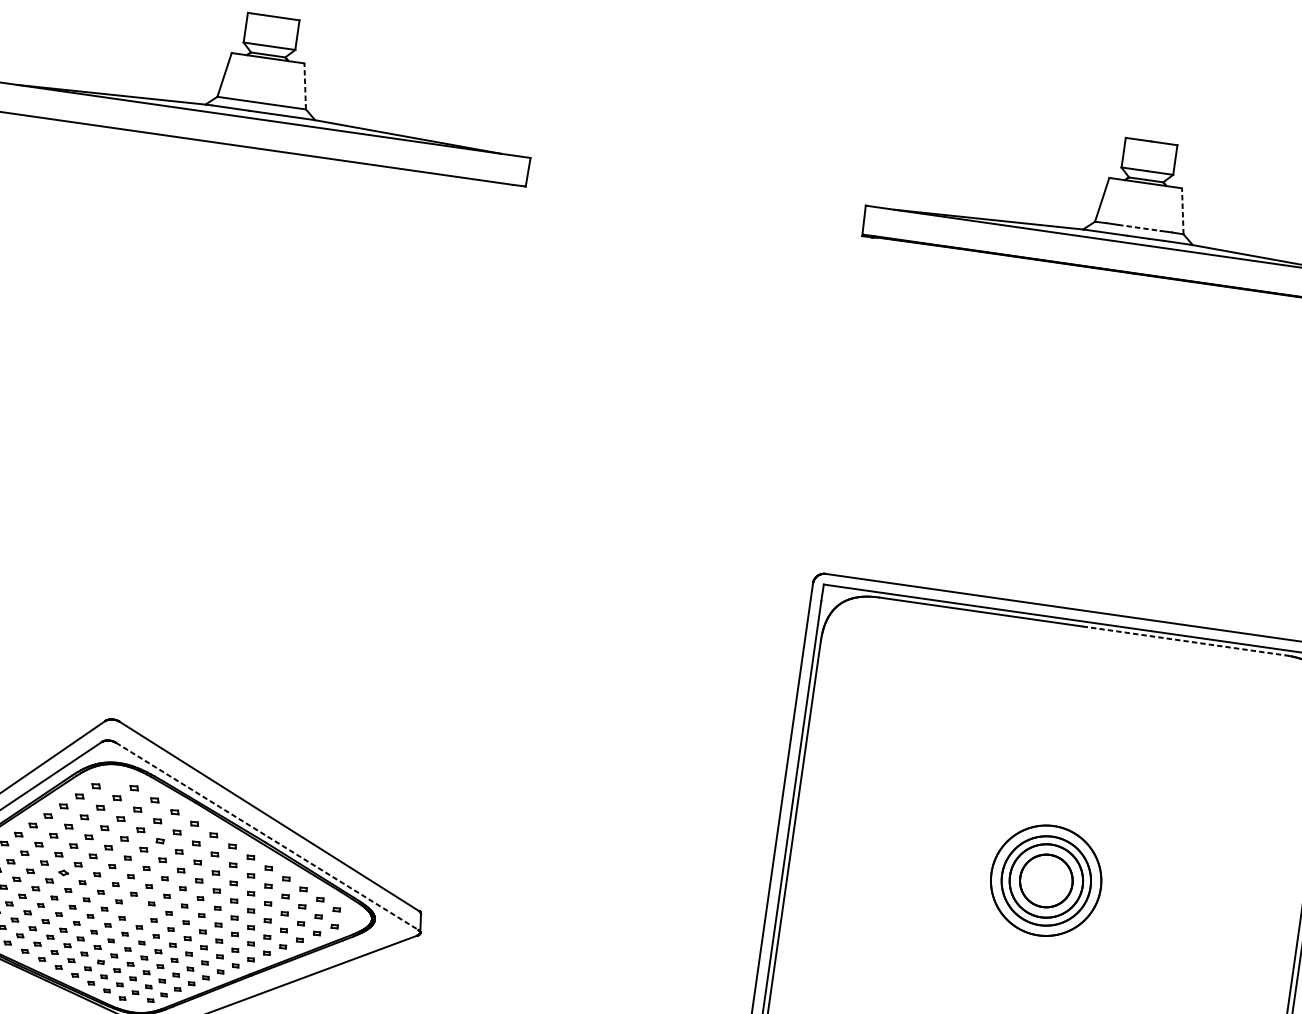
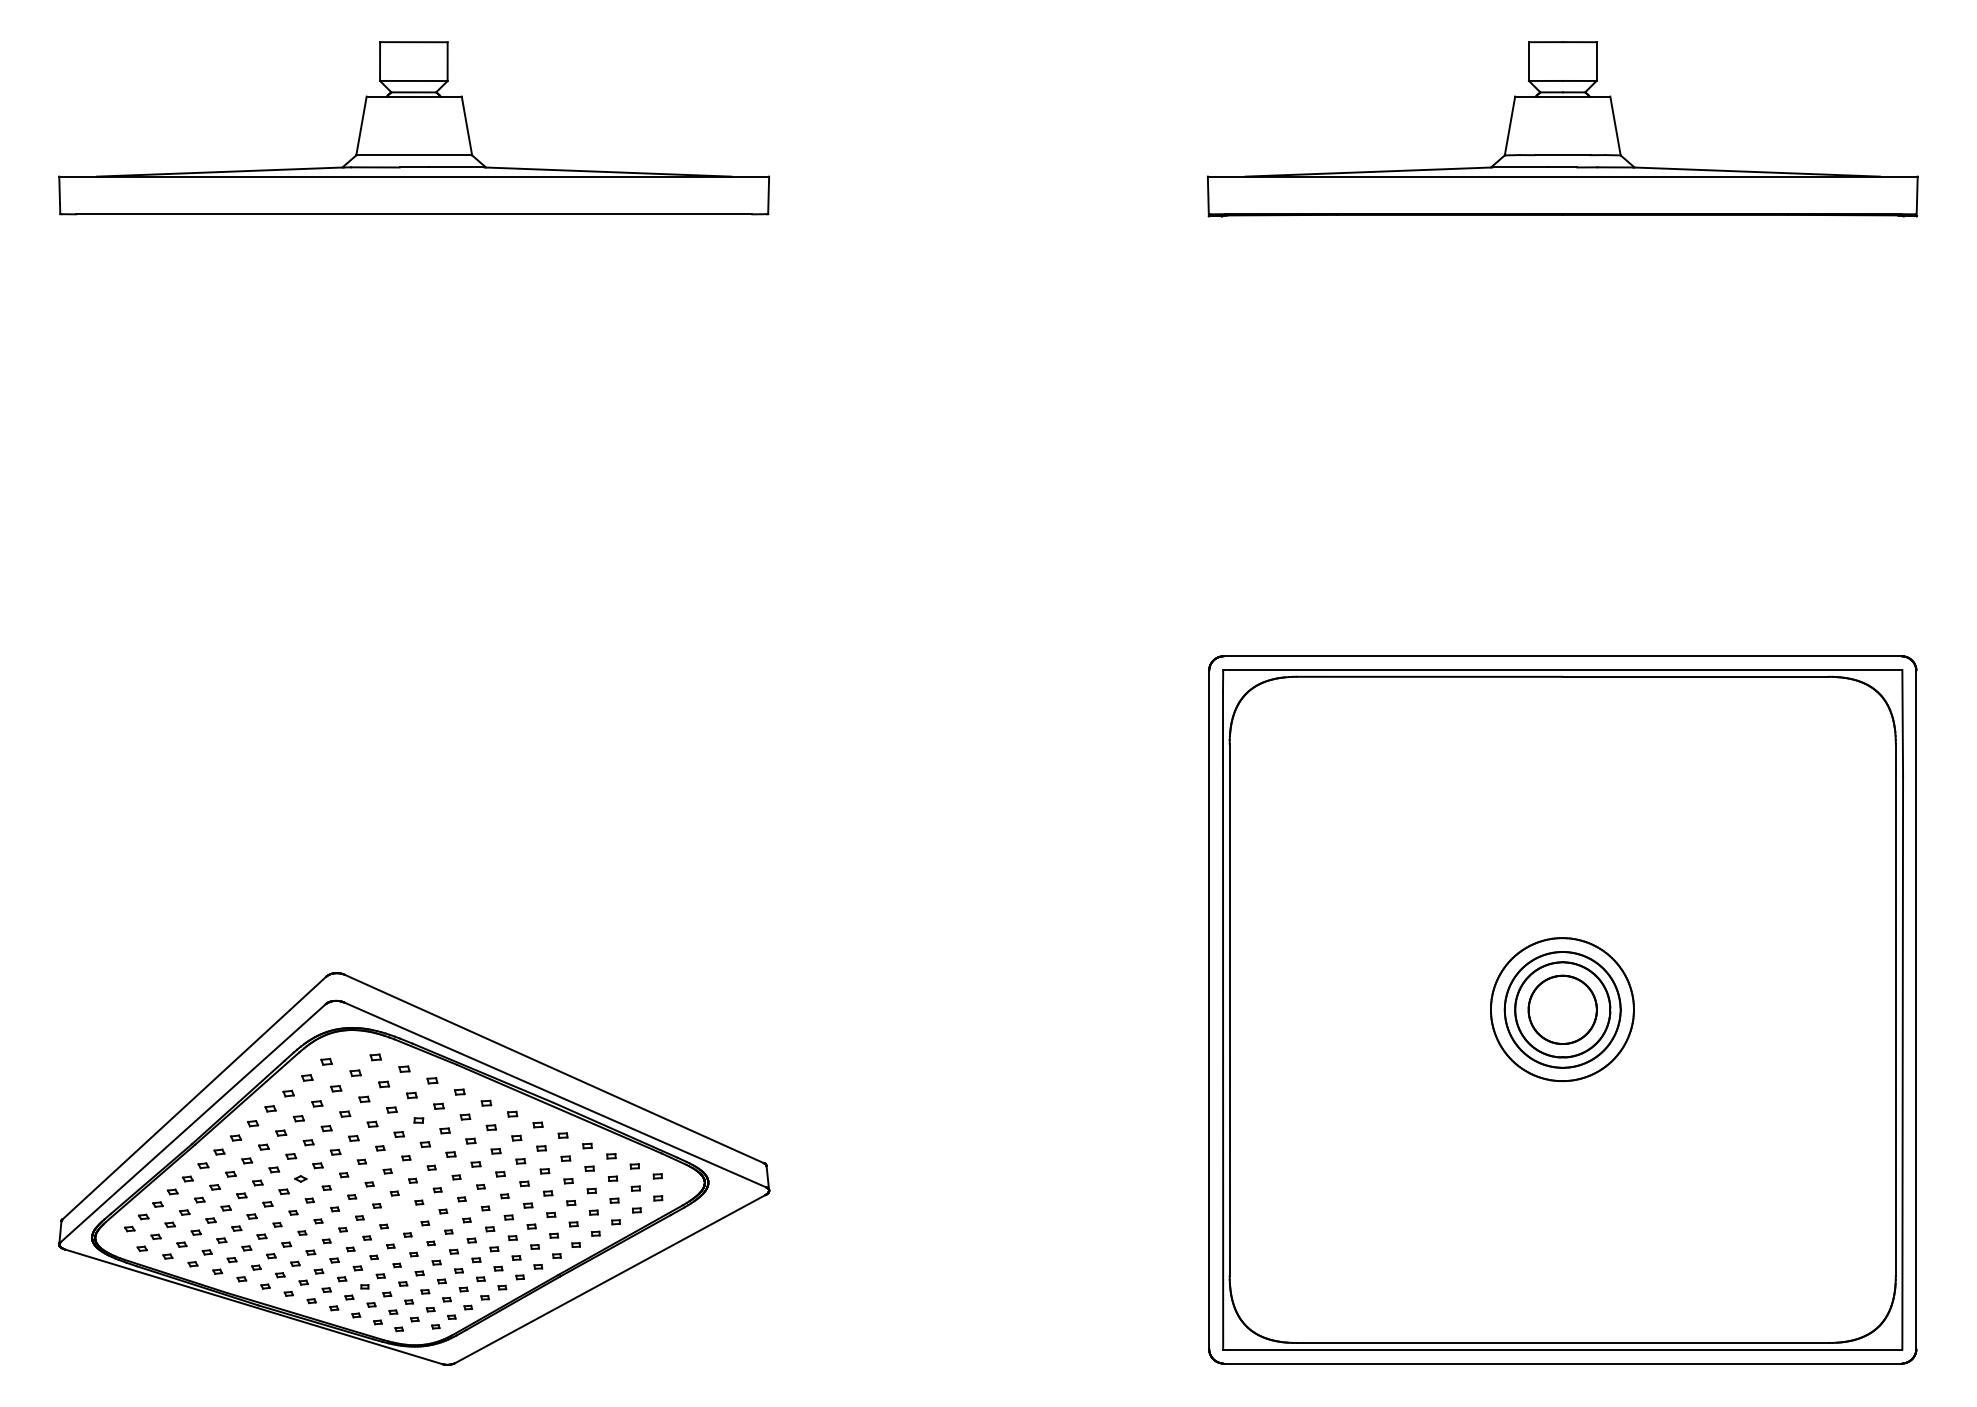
line: (304, 86) -> (466, 126), dashed -> solid
line: (1182, 211) -> (1615, 126), dashed -> solid
line: (1139, 228) -> (1562, 155), dashed -> solid
line: (1184, 640) -> (1696, 676), dashed -> solid
line: (267, 836) -> (555, 1095), dashed -> solid

